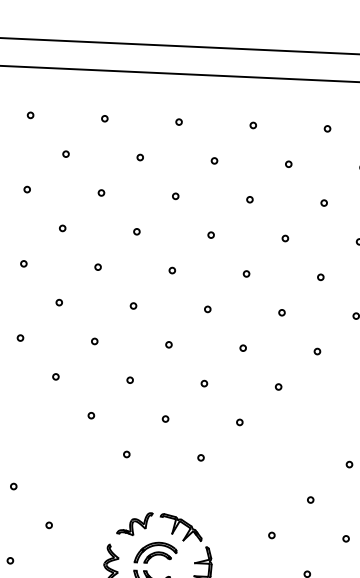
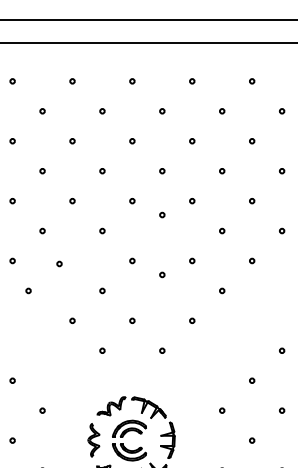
circle: (208, 308) -> (162, 214), moved
circle: (94, 340) -> (59, 263), moved
circle: (55, 376) -> (28, 290), moved
circle: (204, 383) -> (162, 274), moved

